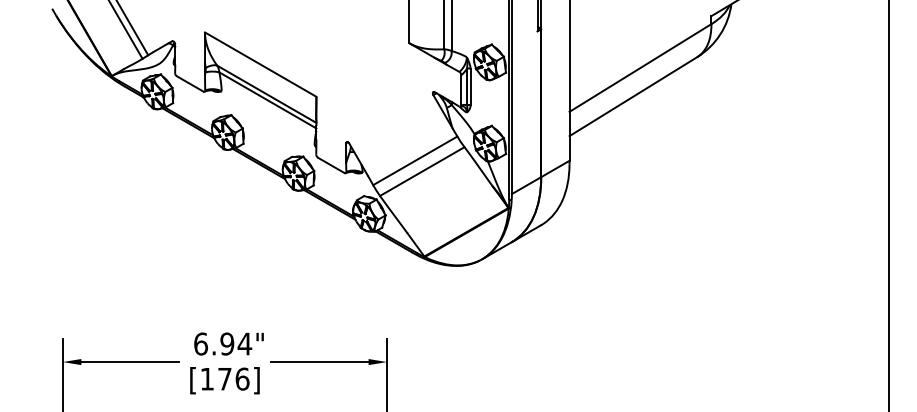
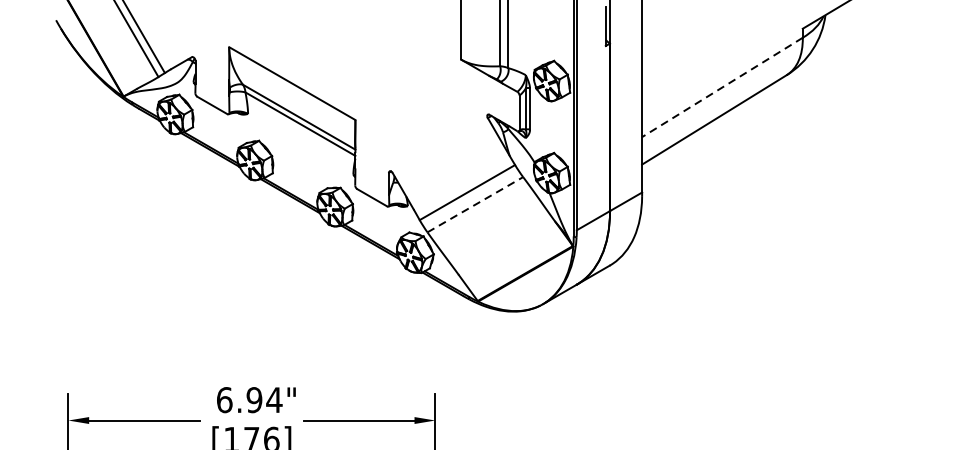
line: (640, 68) -> (722, 87), solid -> dashed
line: (422, 171) -> (475, 204), solid -> dashed

